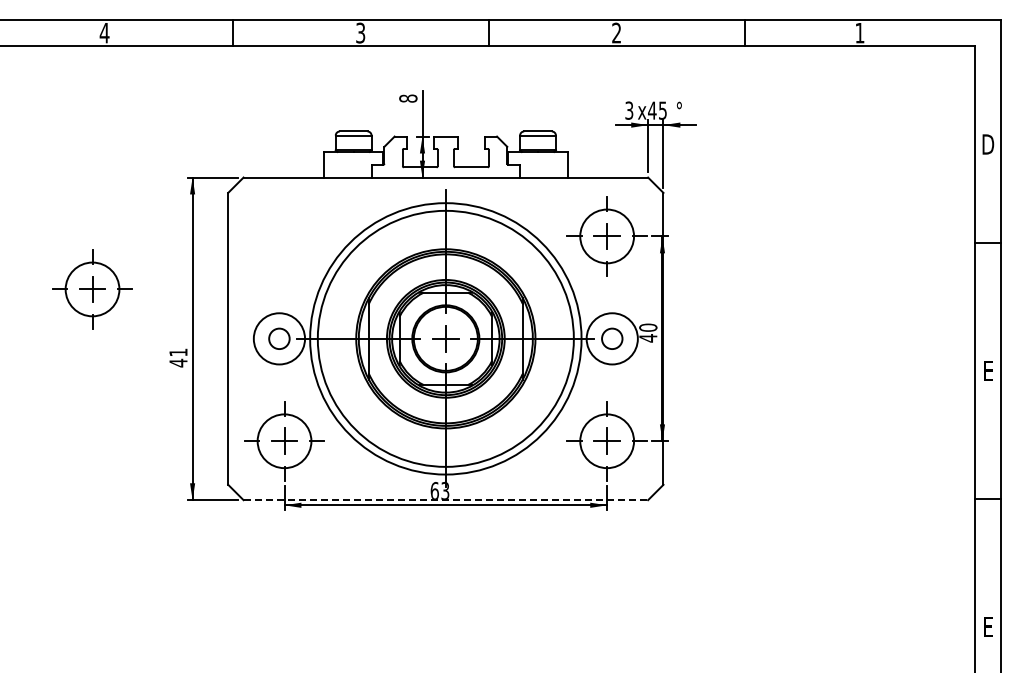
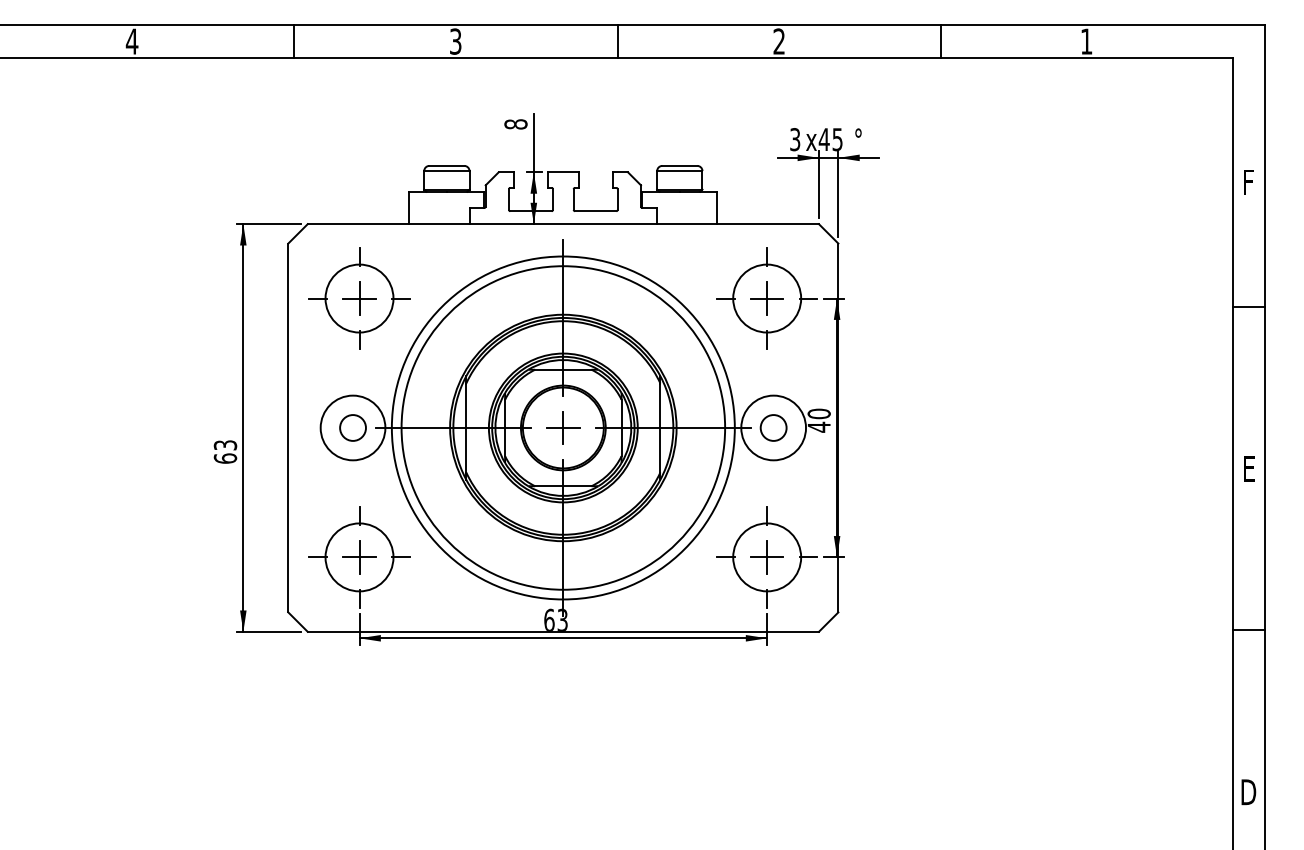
text: (988, 144) -> (1249, 182), D -> F
part: (92, 289) -> (359, 298), moved
text: (178, 357) -> (225, 451), 41 -> 63
line: (446, 500) -> (564, 632), dashed -> solid
text: (988, 627) -> (1249, 792), E -> D

